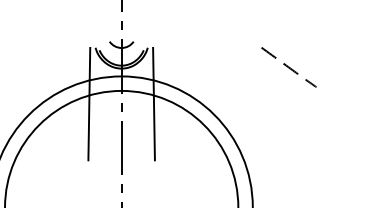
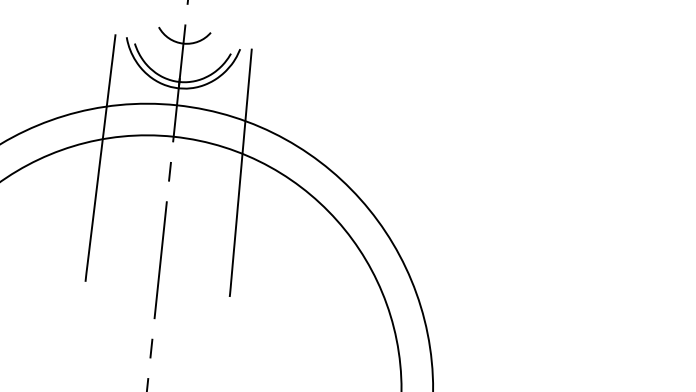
curve: (288, 67) -> (540, 123), removed

